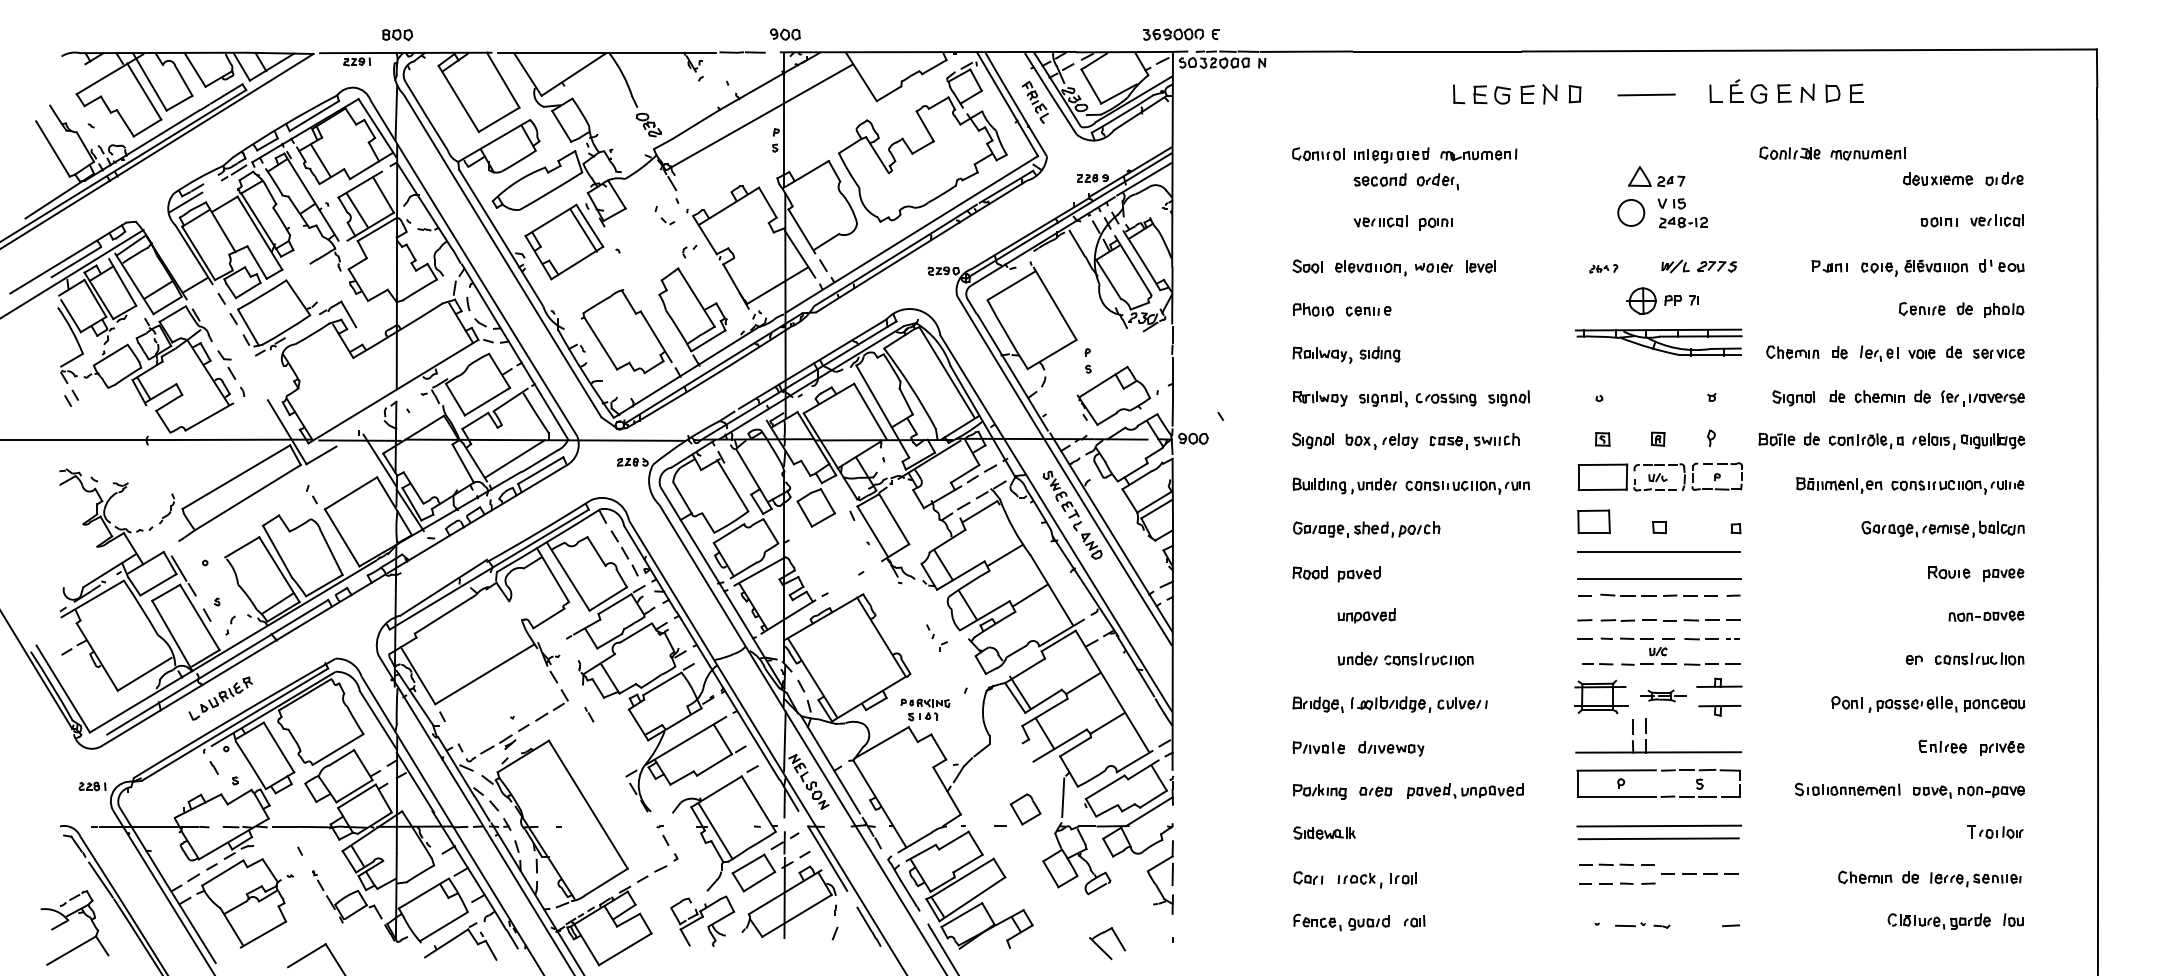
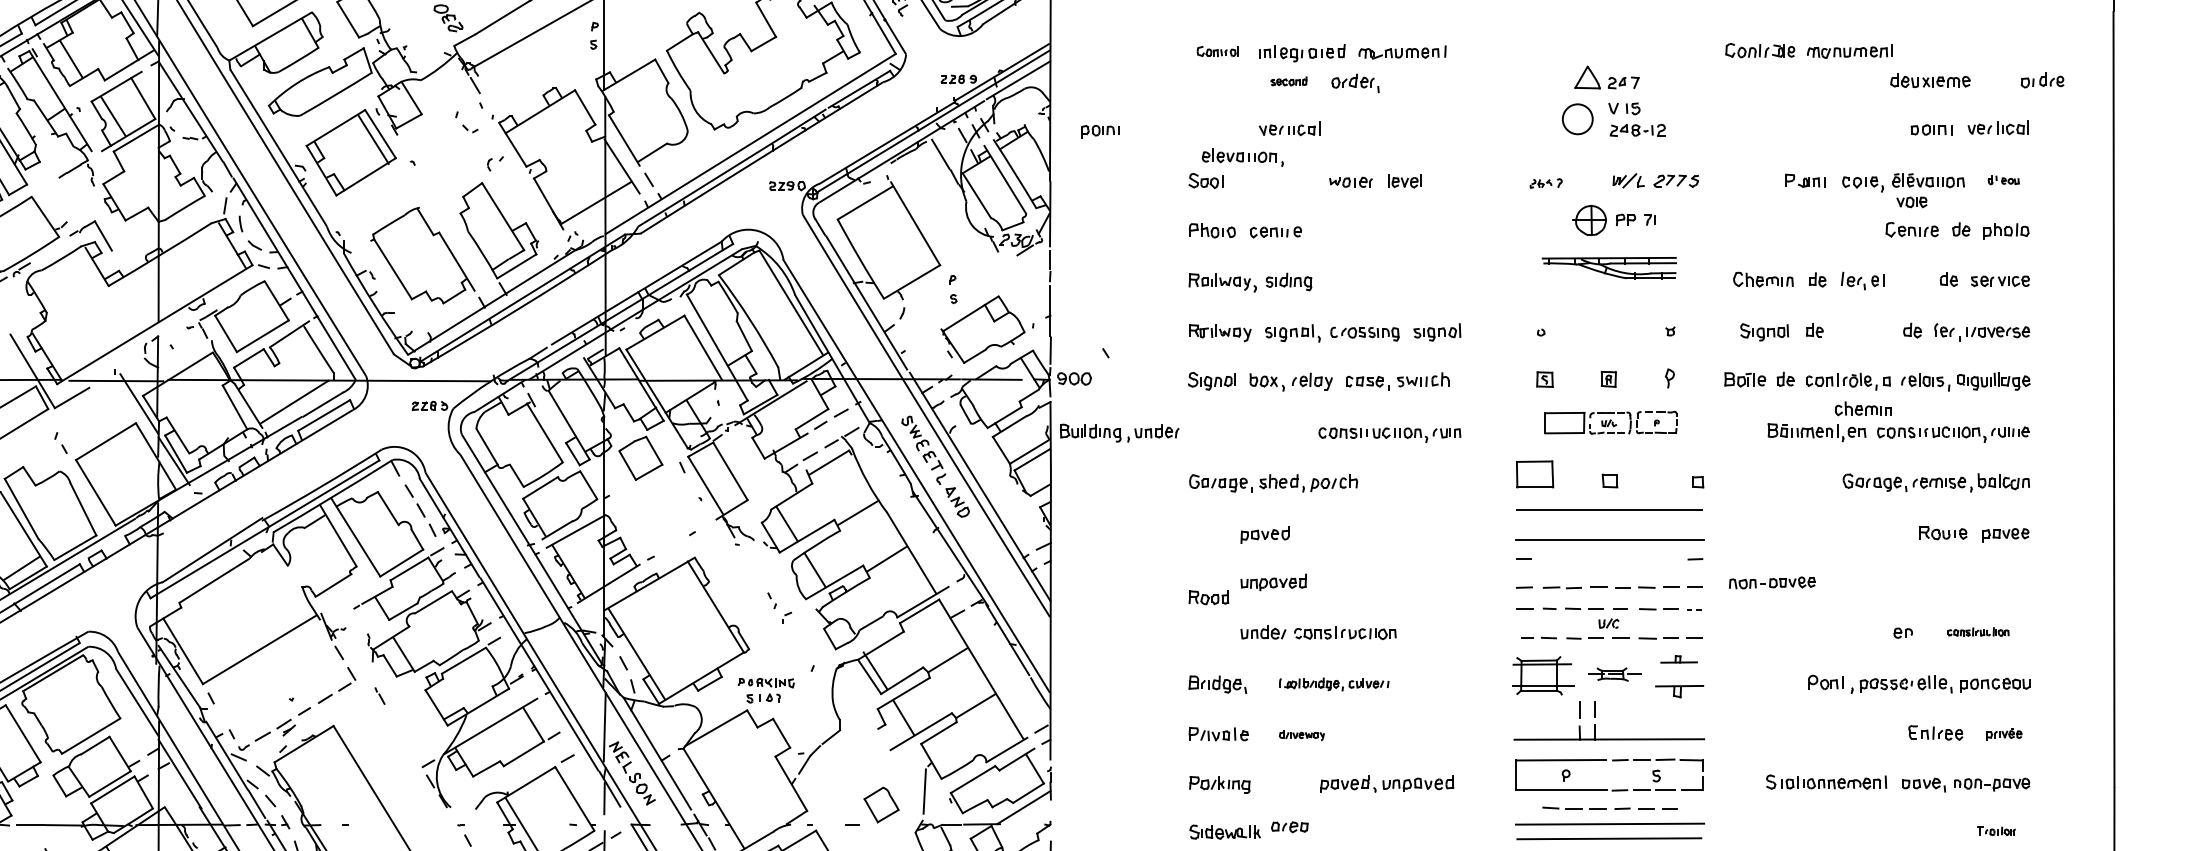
part: (1318, 153) -> (1218, 50), size x0.7
part: (1379, 179) -> (1288, 80), size x0.6
part: (2004, 179) -> (2042, 80), moved
part: (1435, 223) -> (1099, 131), moved
part: (2001, 265) -> (2003, 179), size x0.6
part: (1370, 268) -> (1242, 157), moved
part: (1658, 342) -> (1609, 268), size x0.7
part: (1921, 354) -> (1911, 202), moved
part: (1879, 396) -> (1863, 408), moved
part: (1659, 476) -> (1610, 422), size x0.7
part: (1344, 485) -> (1119, 432), moved
part: (1310, 572) -> (1209, 597), moved
part: (1658, 594) -> (1609, 807), moved
part: (1986, 615) -> (1772, 582), moved
part: (1979, 658) -> (1978, 631), size x0.6
part: (1719, 682) -> (1679, 659), size x0.7
part: (1419, 704) -> (1334, 684), size x0.7
part: (1391, 748) -> (1302, 734), size x0.6
part: (2002, 748) -> (2004, 734), size x0.7
part: (1375, 791) -> (1289, 826), moved
part: (1995, 831) -> (1996, 830), size x0.6

